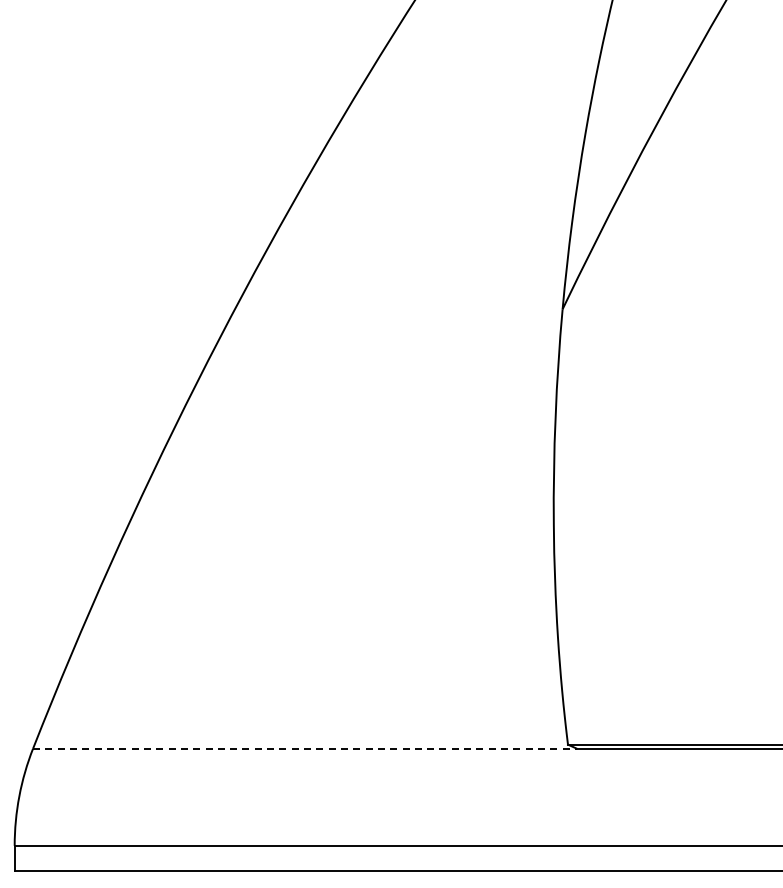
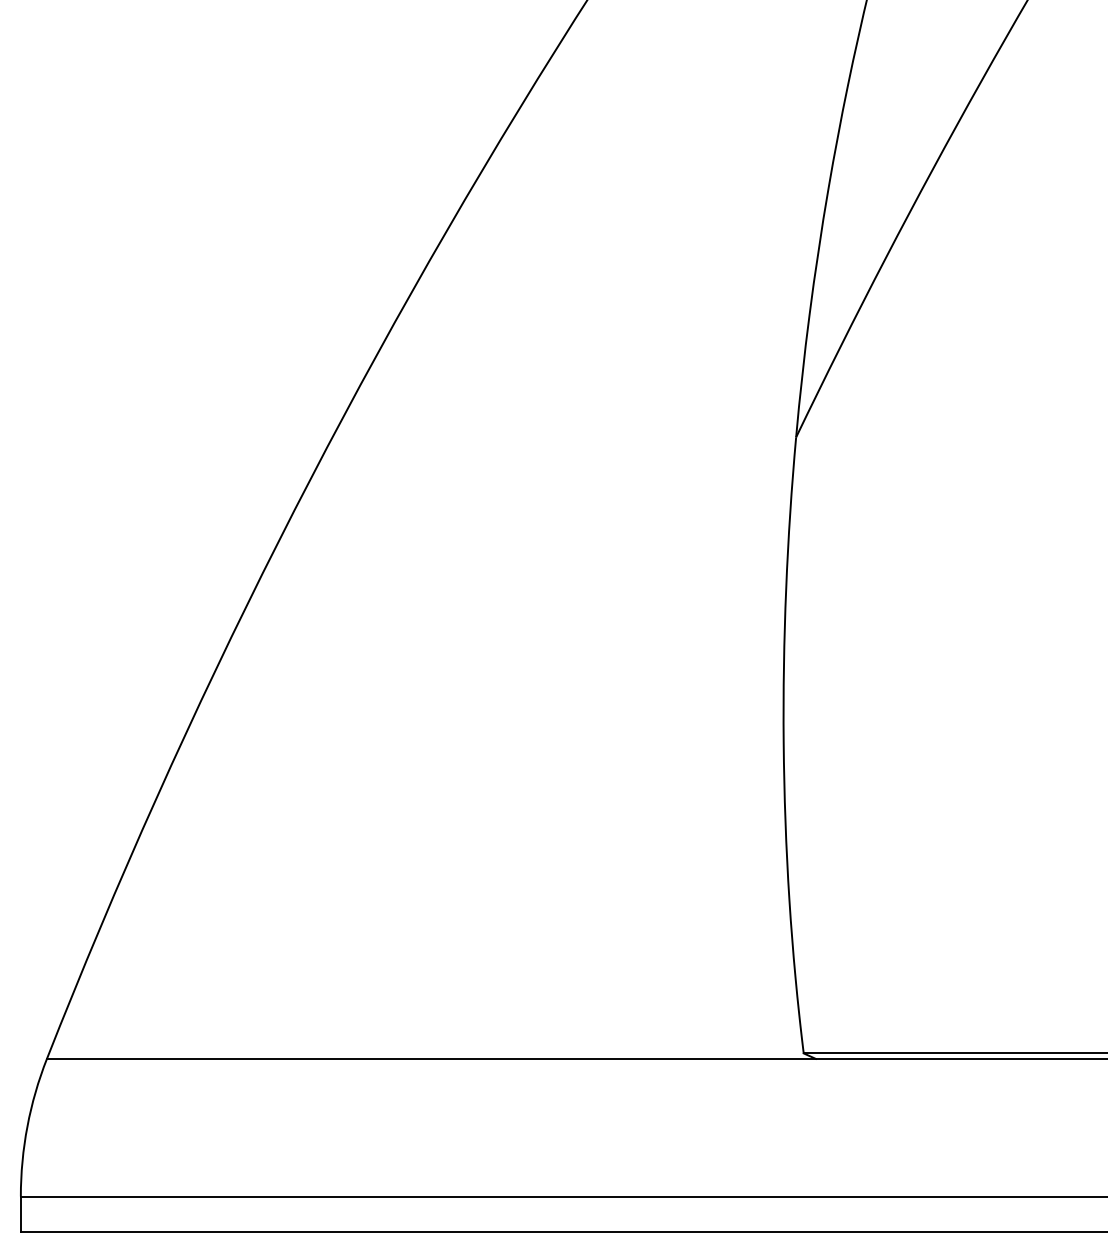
line: (304, 748) -> (430, 1058), dashed -> solid

